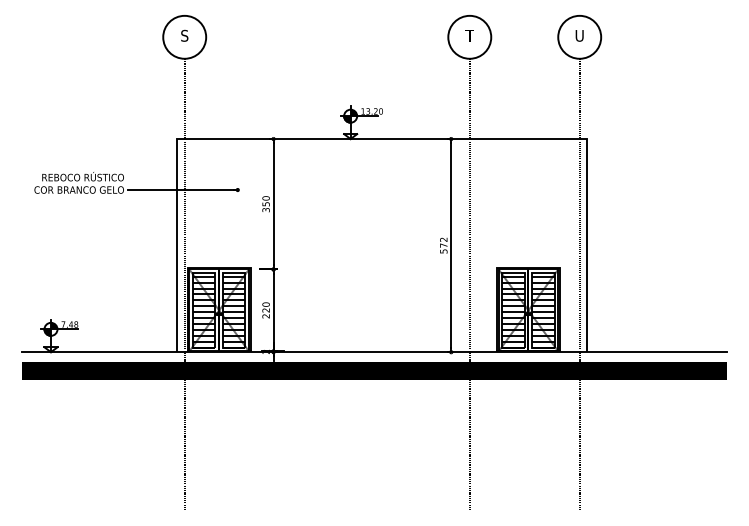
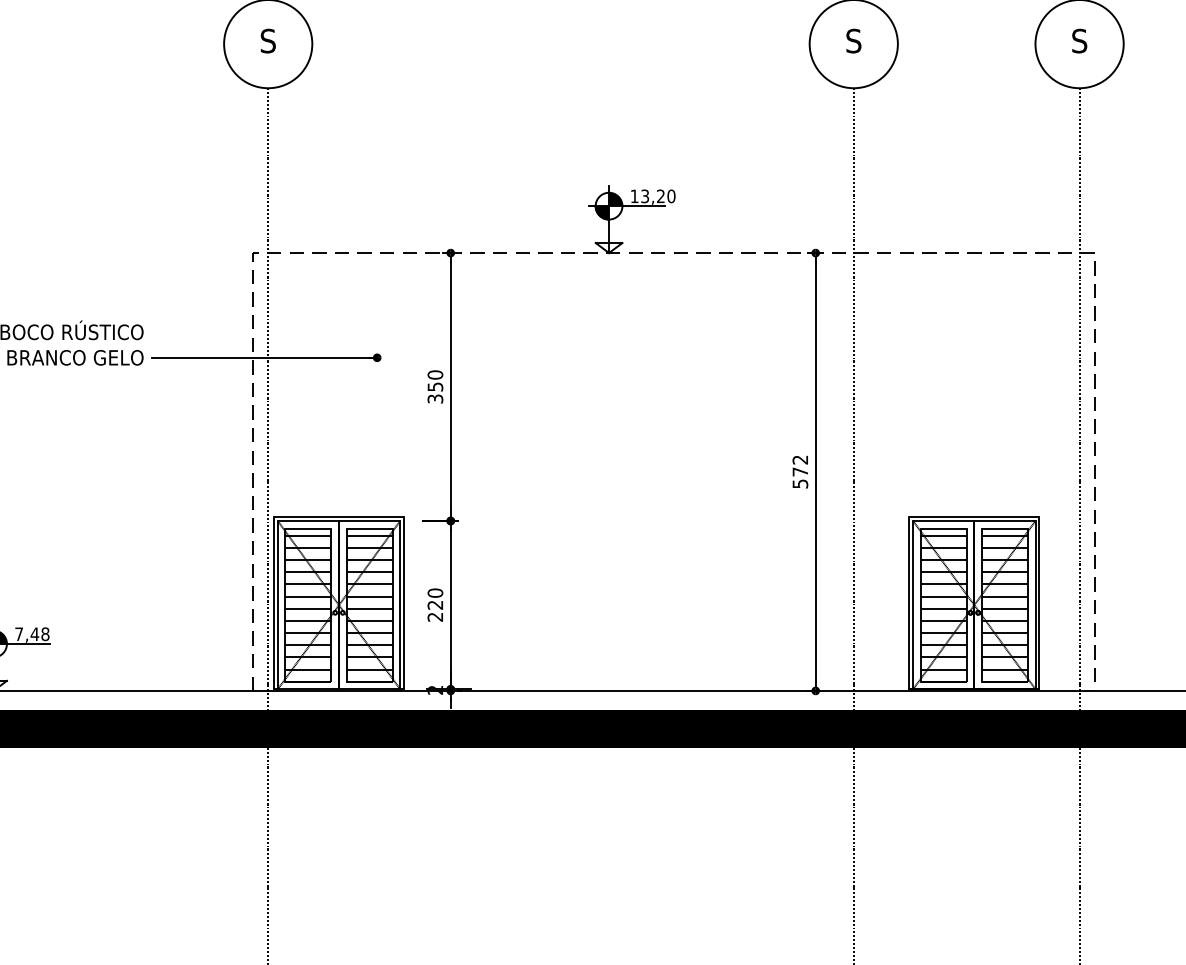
text: (469, 35) -> (853, 40), T -> S
text: (579, 35) -> (1079, 40), U -> S
line: (382, 139) -> (674, 254), solid -> dashed

